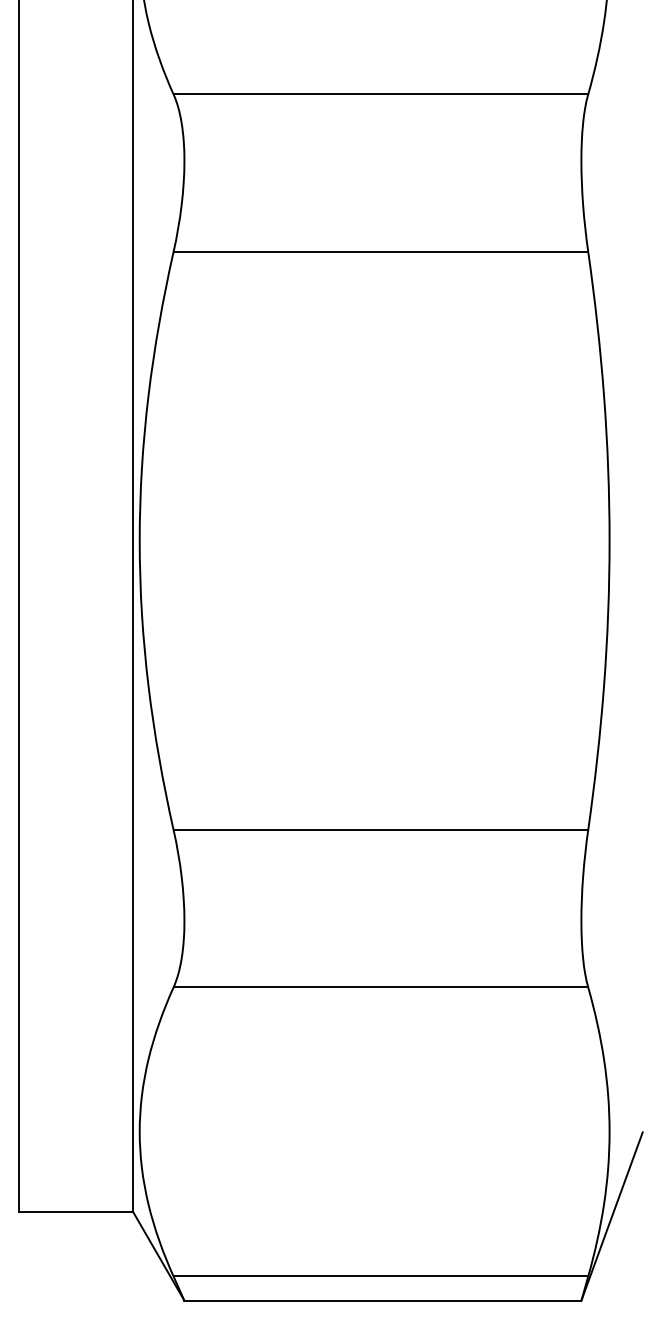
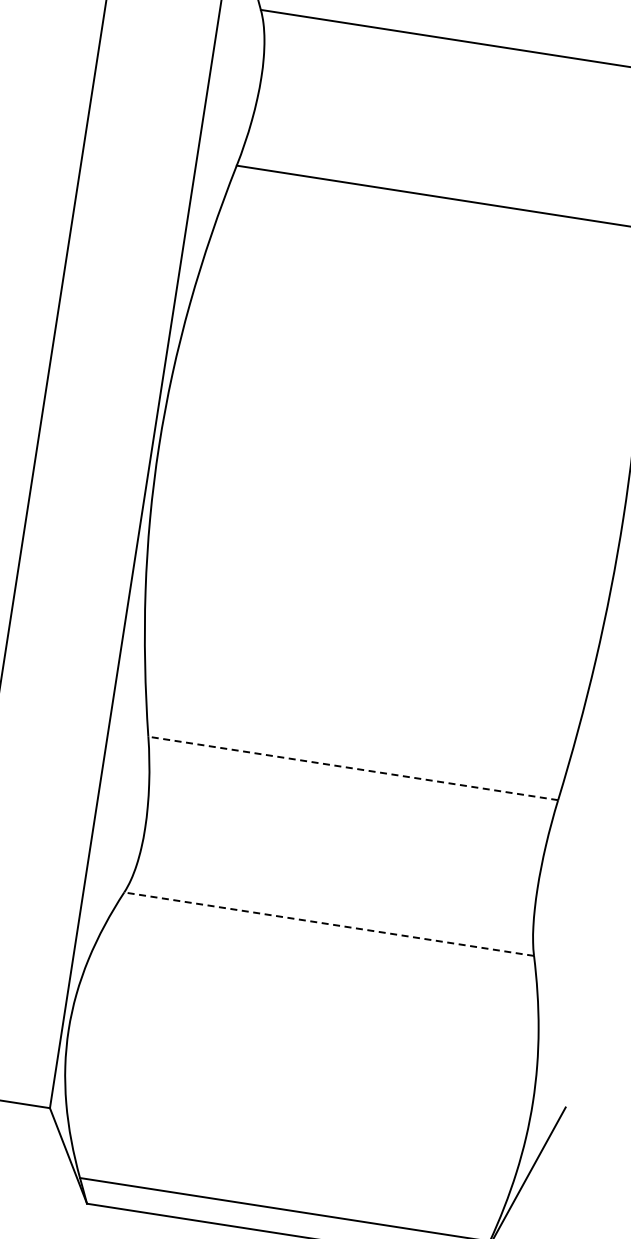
line: (380, 829) -> (352, 768), solid -> dashed
line: (380, 987) -> (328, 924), solid -> dashed

